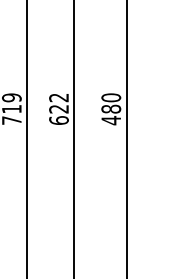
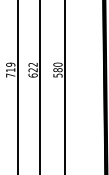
text: (110, 120) -> (57, 75), 480 -> 580

